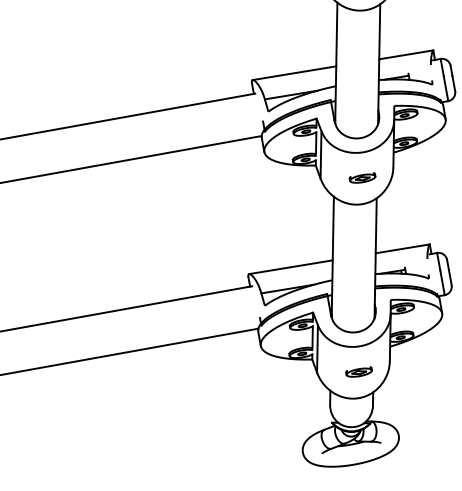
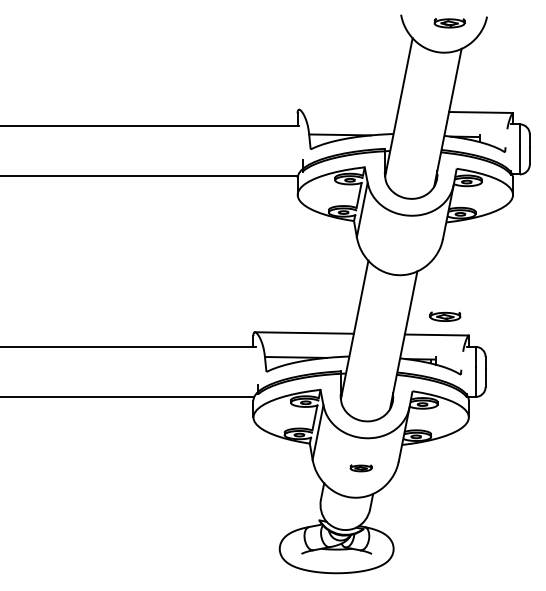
line: (294, 73) -> (348, 110), removed
part: (362, 178) -> (445, 316), moved
part: (358, 372) -> (360, 468), size x0.7

